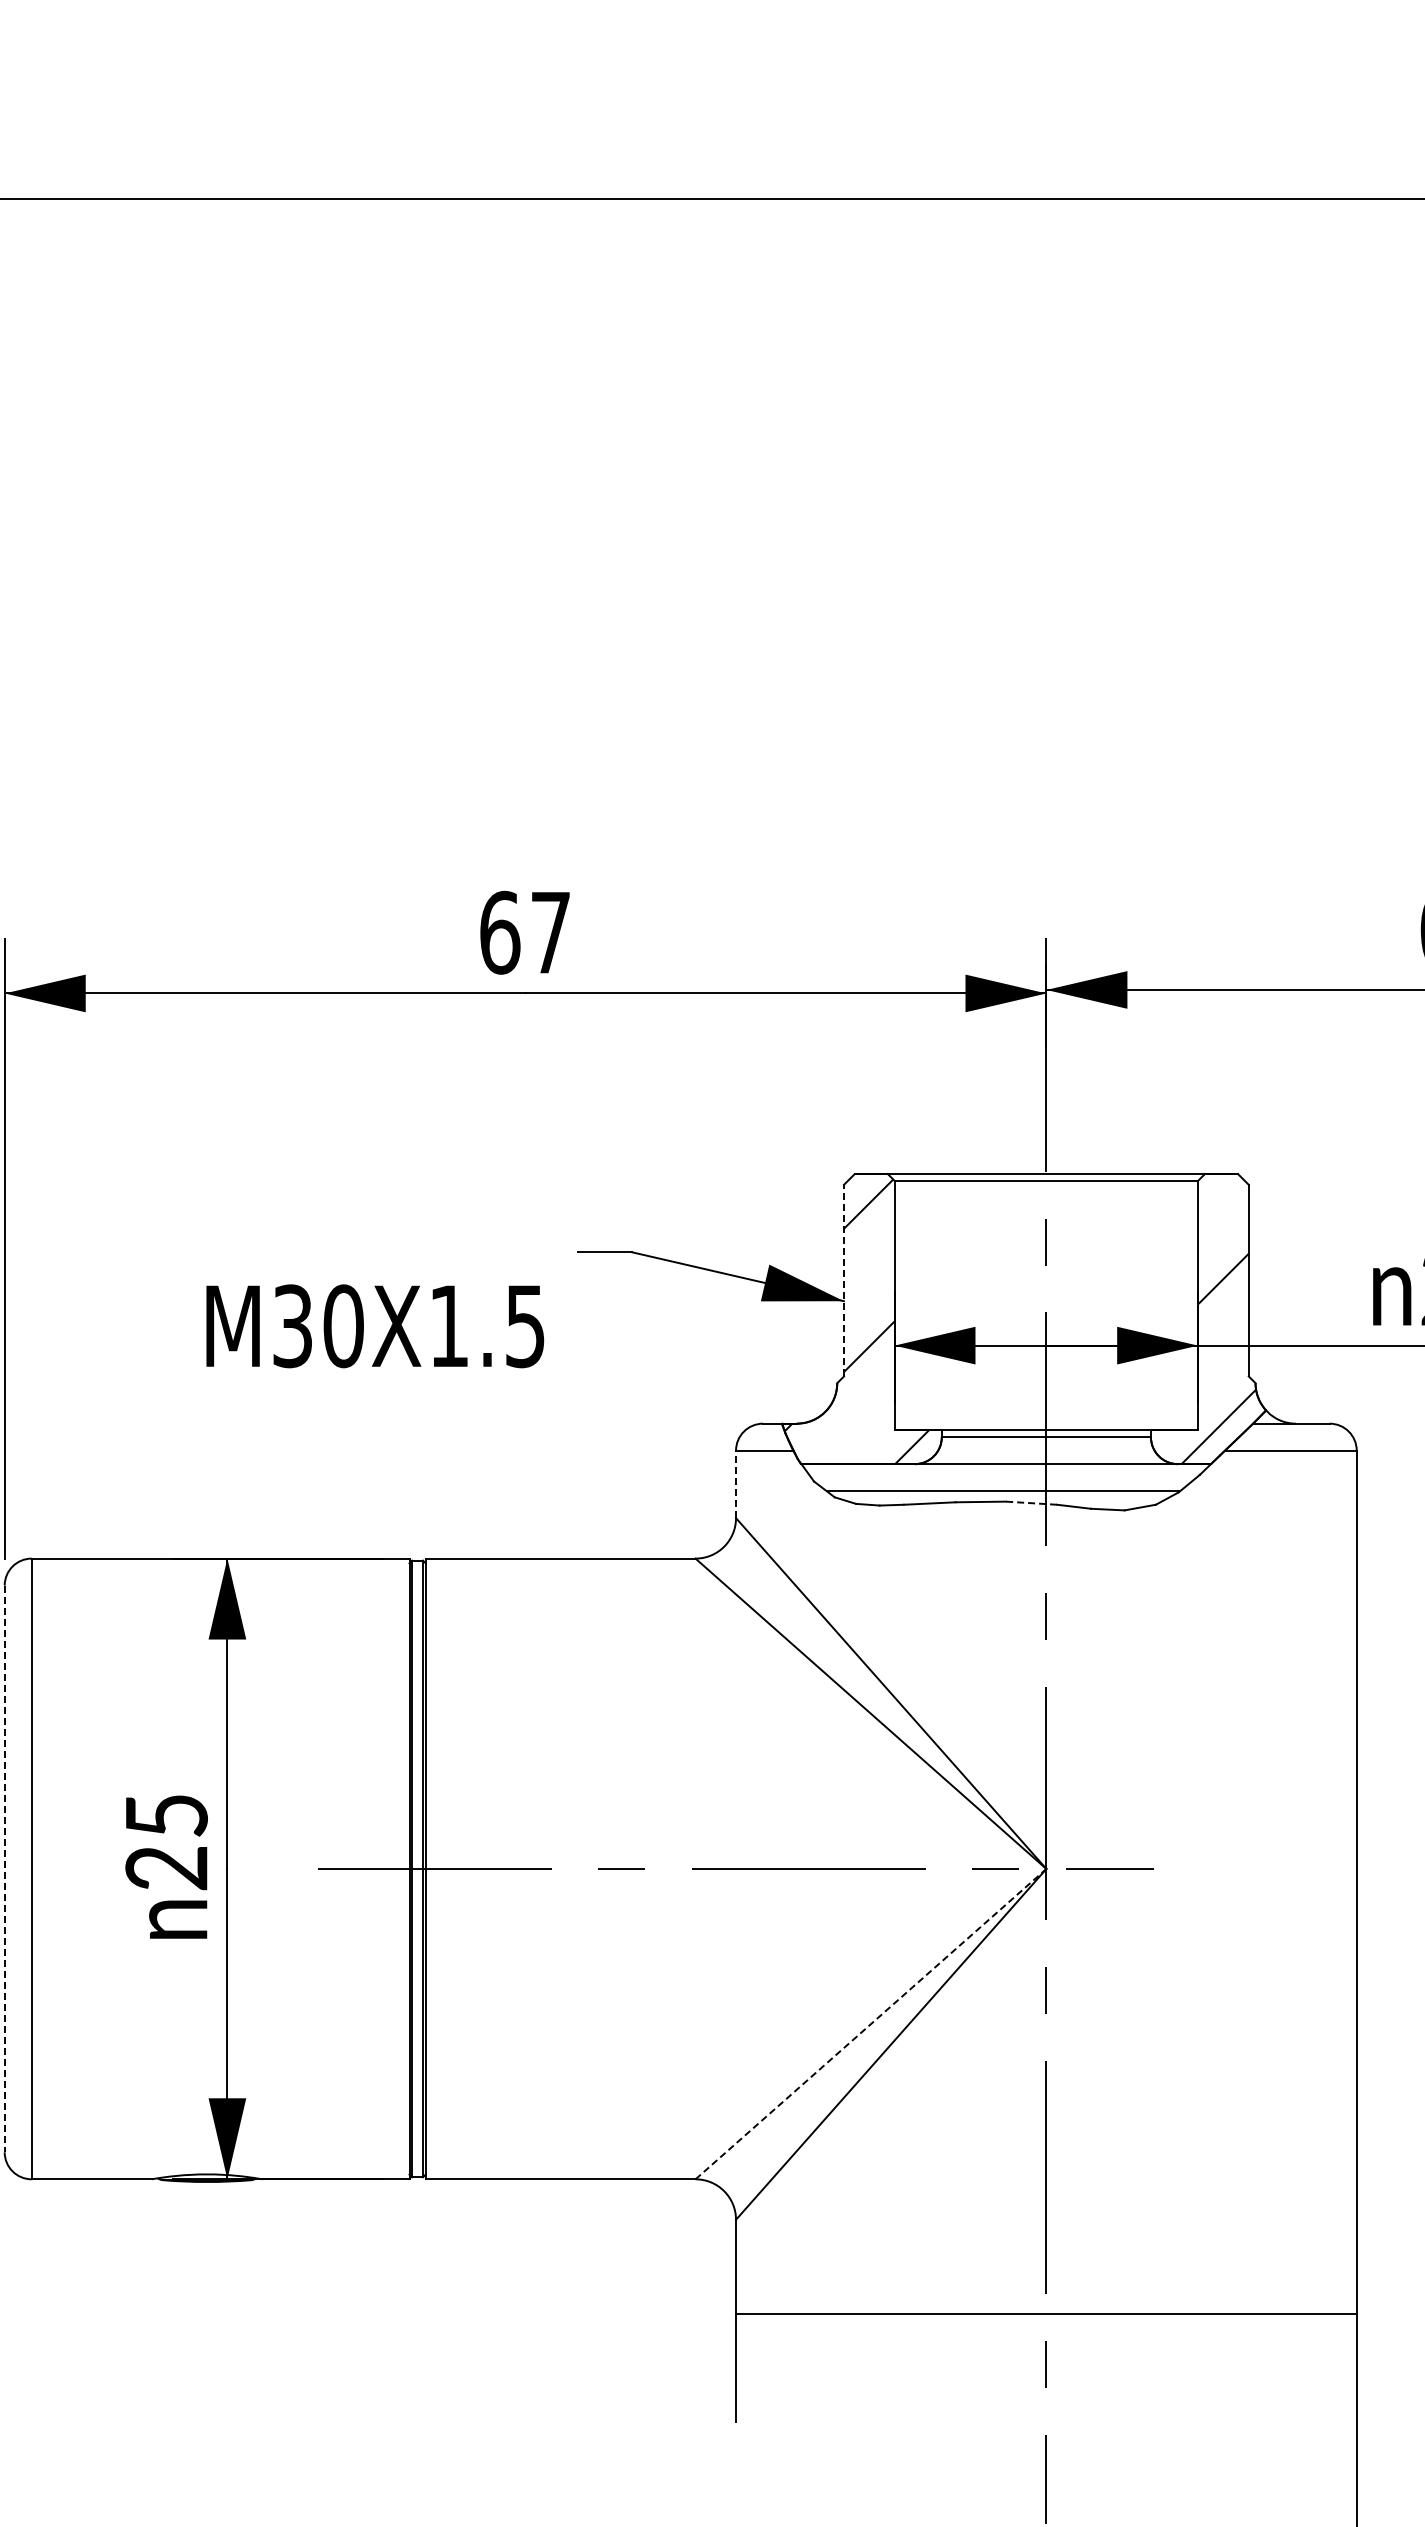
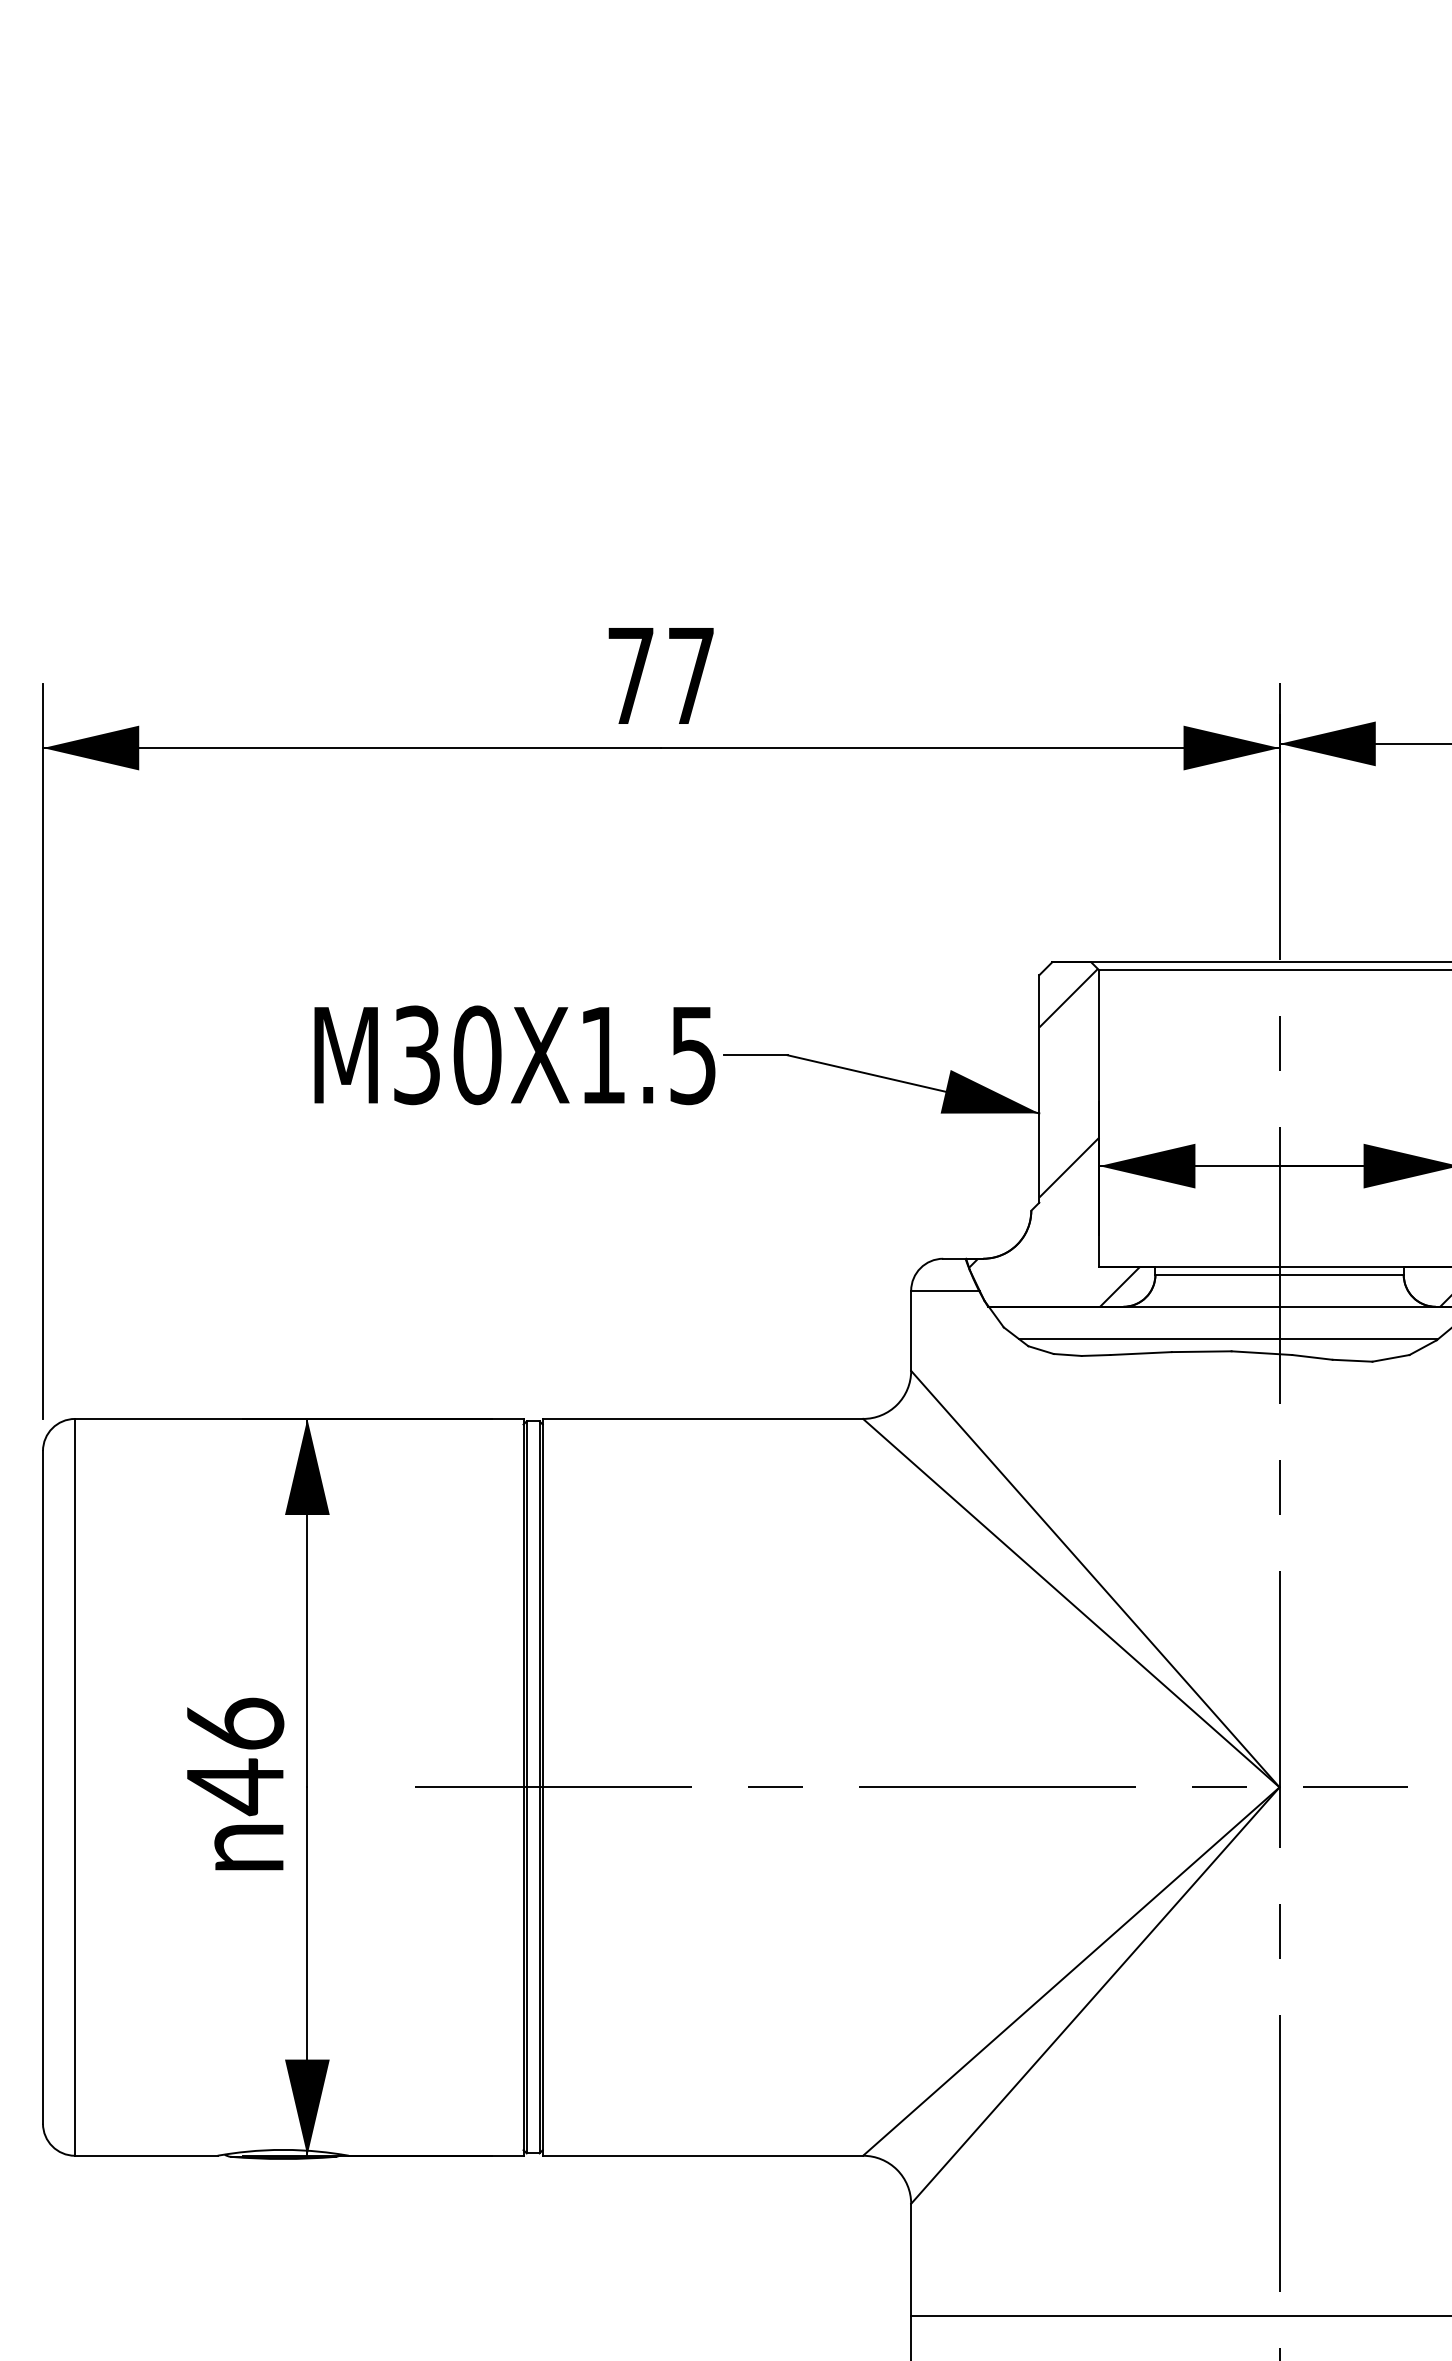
text: (500, 932) -> (631, 675), 67 -> 77
line: (843, 1280) -> (1038, 1088), dashed -> solid
text: (375, 1326) -> (515, 1055), moved
line: (736, 1484) -> (911, 1330), dashed -> solid
line: (1031, 1503) -> (1261, 1353), dashed -> solid
text: (166, 1843) -> (235, 1757), 25 -> 46
line: (4, 1869) -> (42, 1787), dashed -> solid
line: (871, 2023) -> (1071, 1970), dashed -> solid

